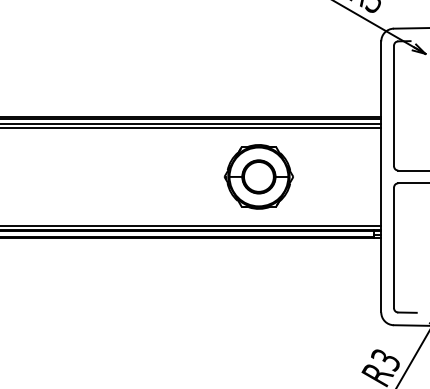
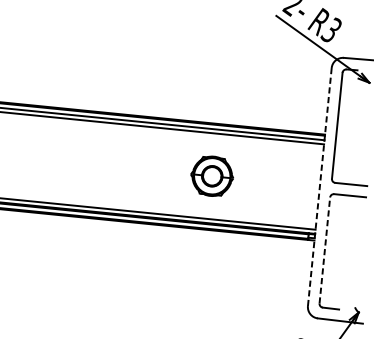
part: (258, 176) -> (212, 175), size x0.7
line: (381, 177) -> (319, 187), solid -> dashed
line: (394, 247) -> (325, 250), solid -> dashed

